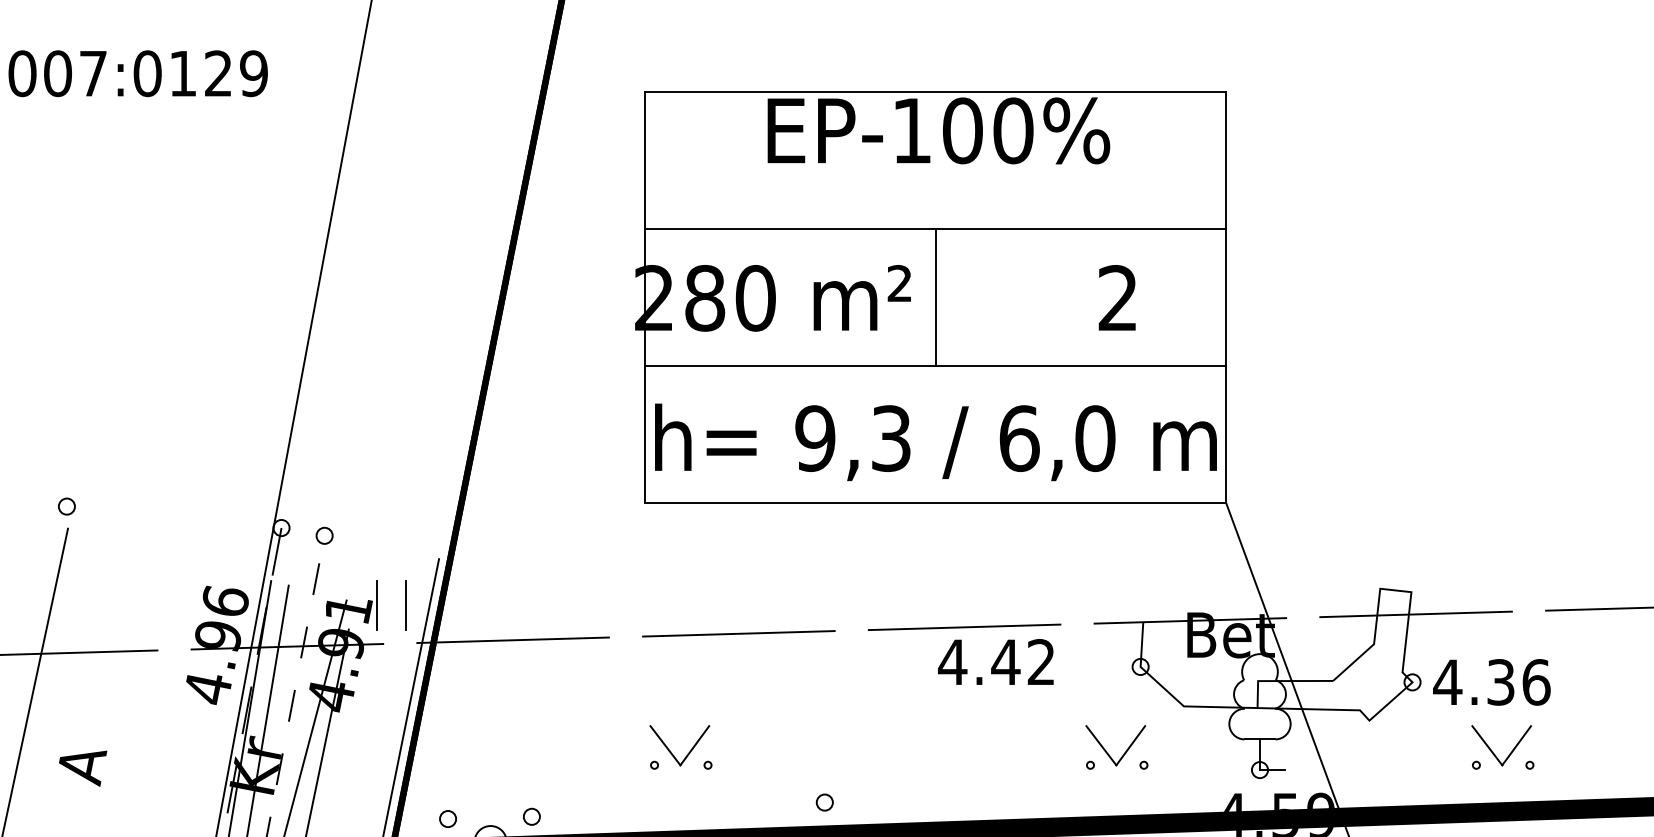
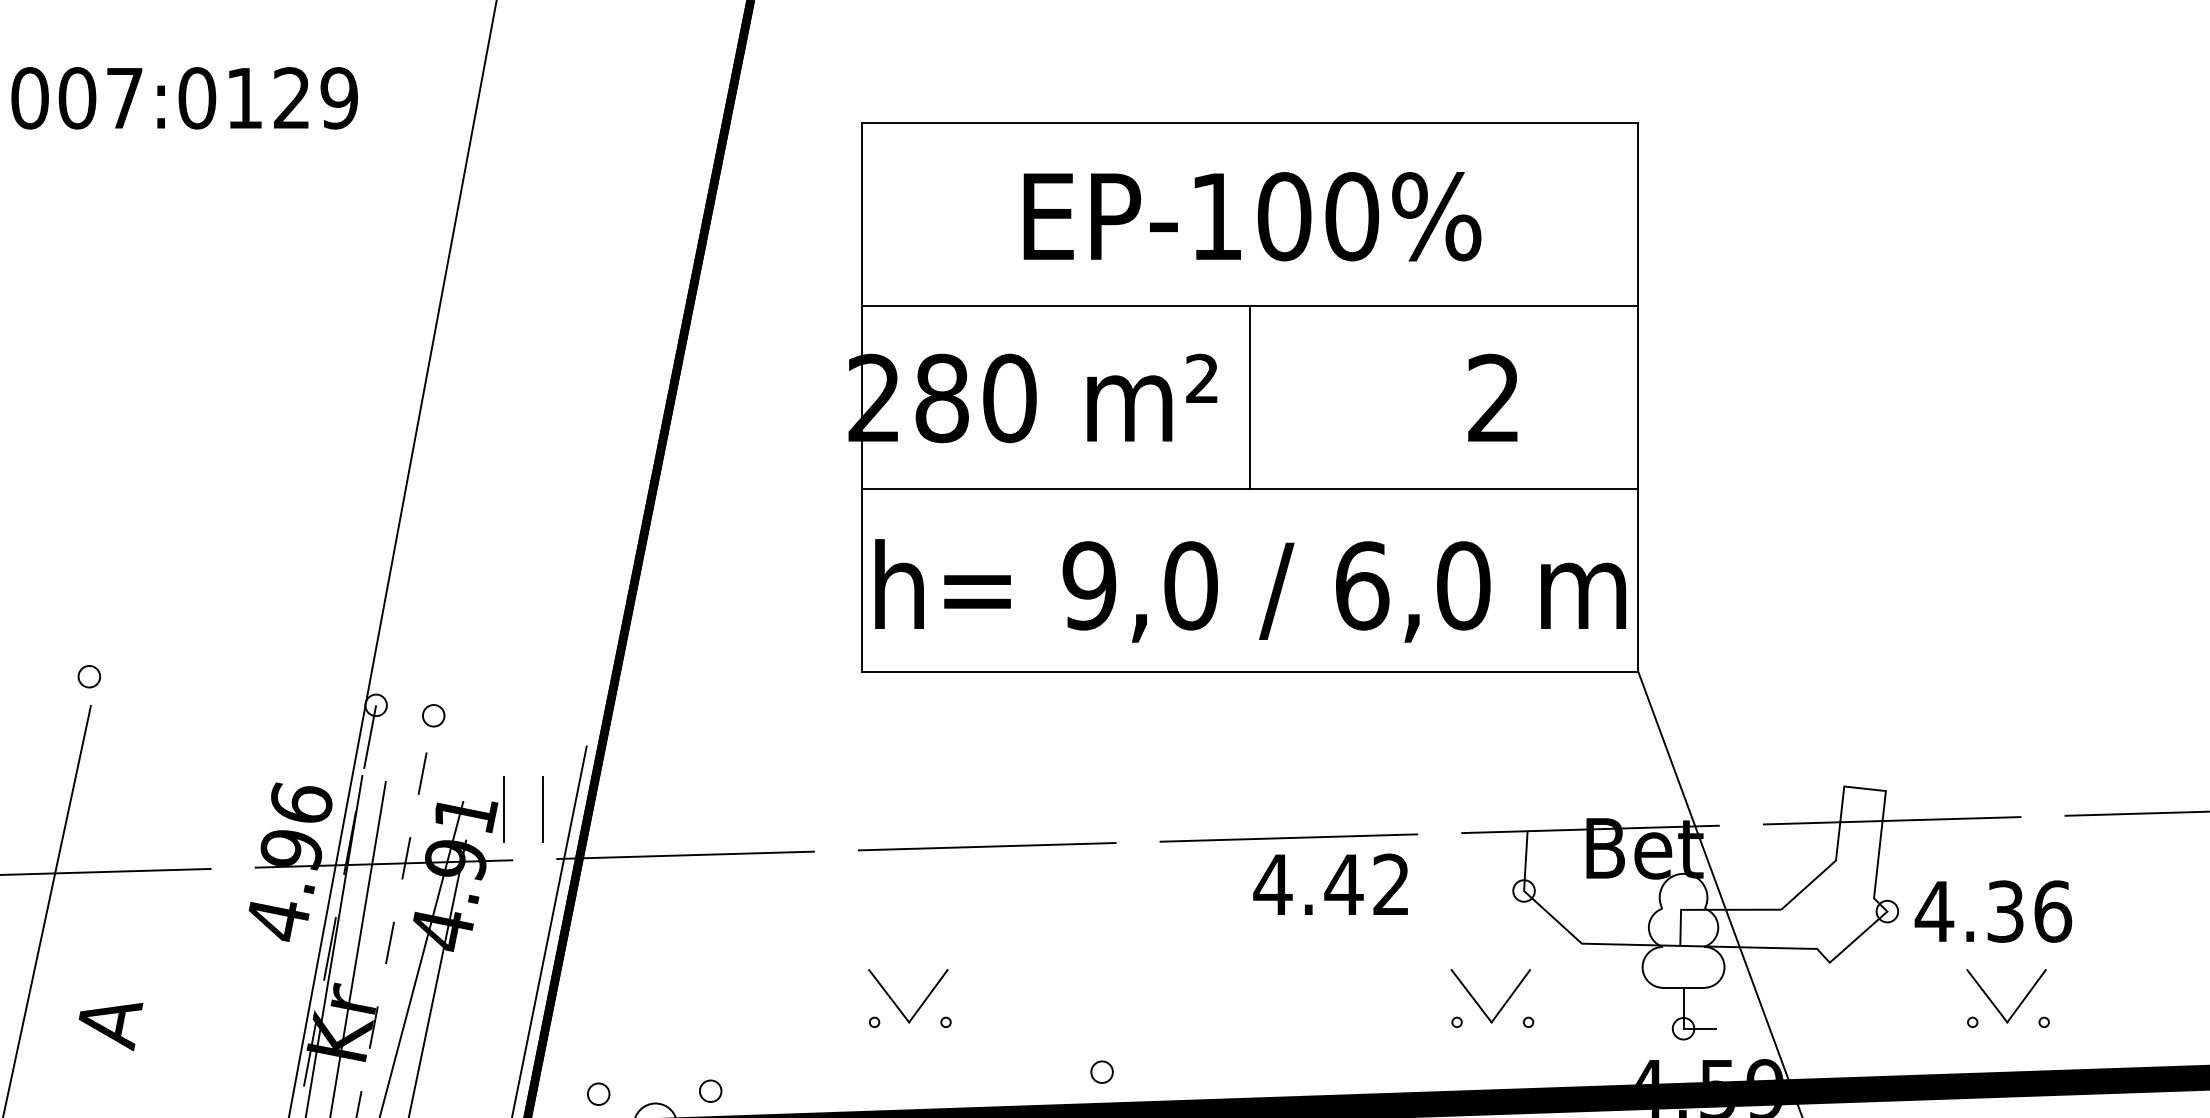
text: (938, 130) -> (1252, 216), moved
text: (890, 438) -> (1190, 585), 9,3 -> 9,0

